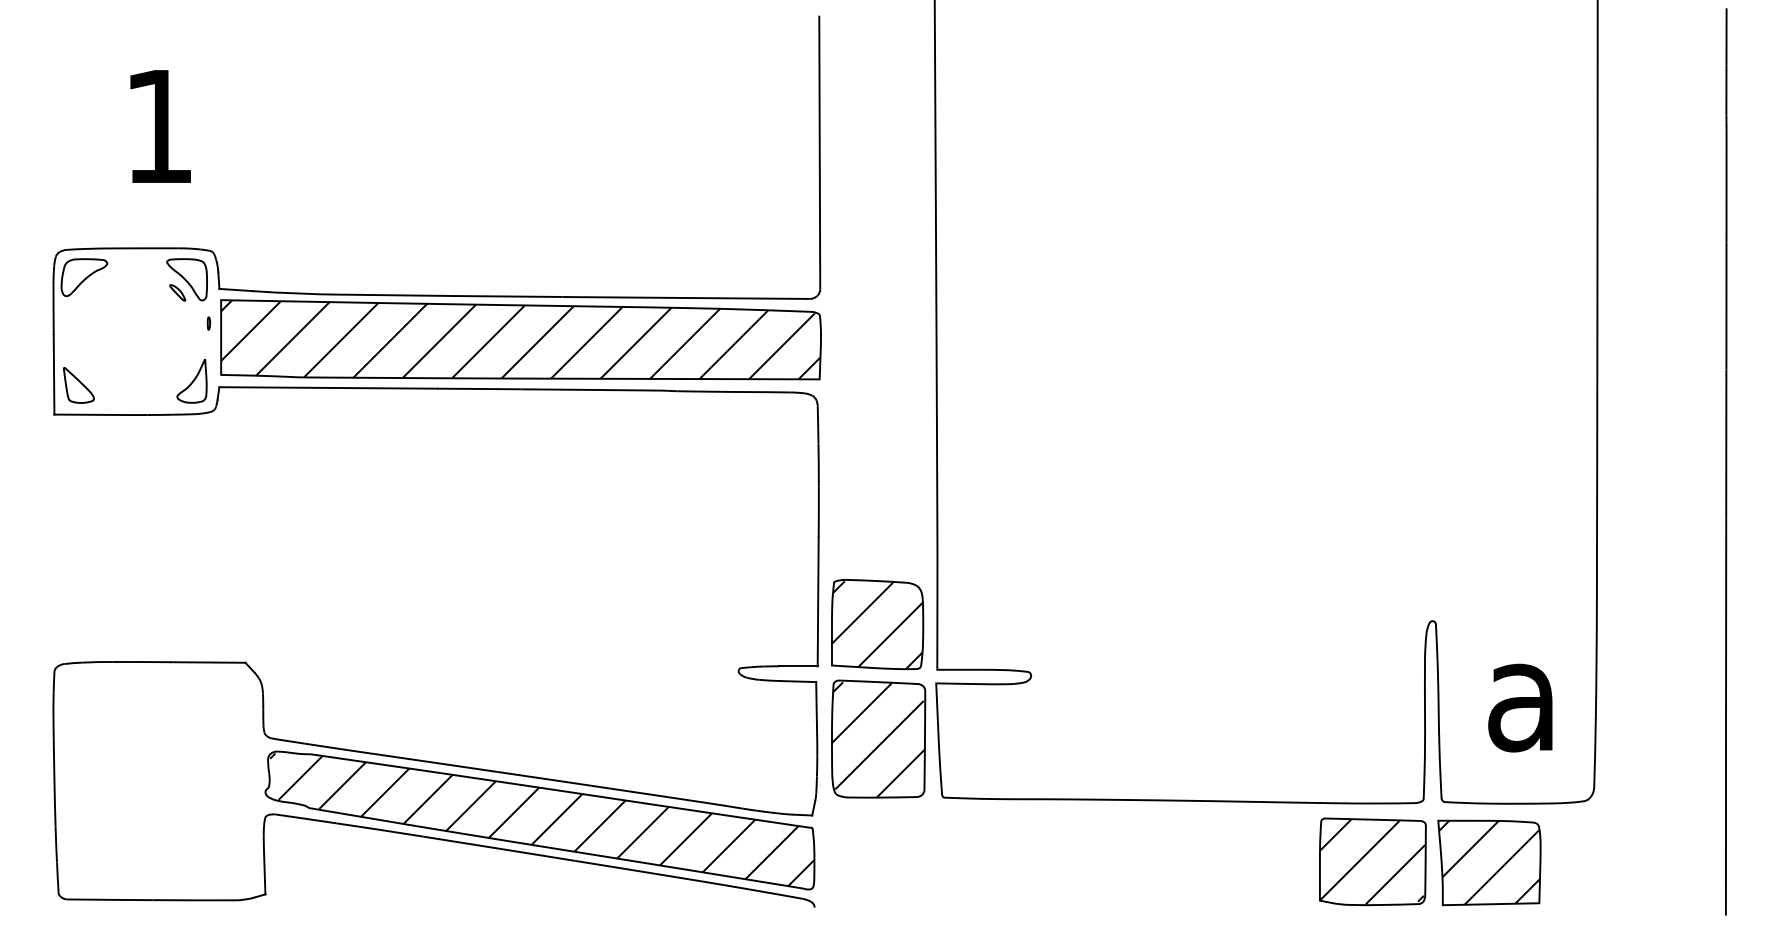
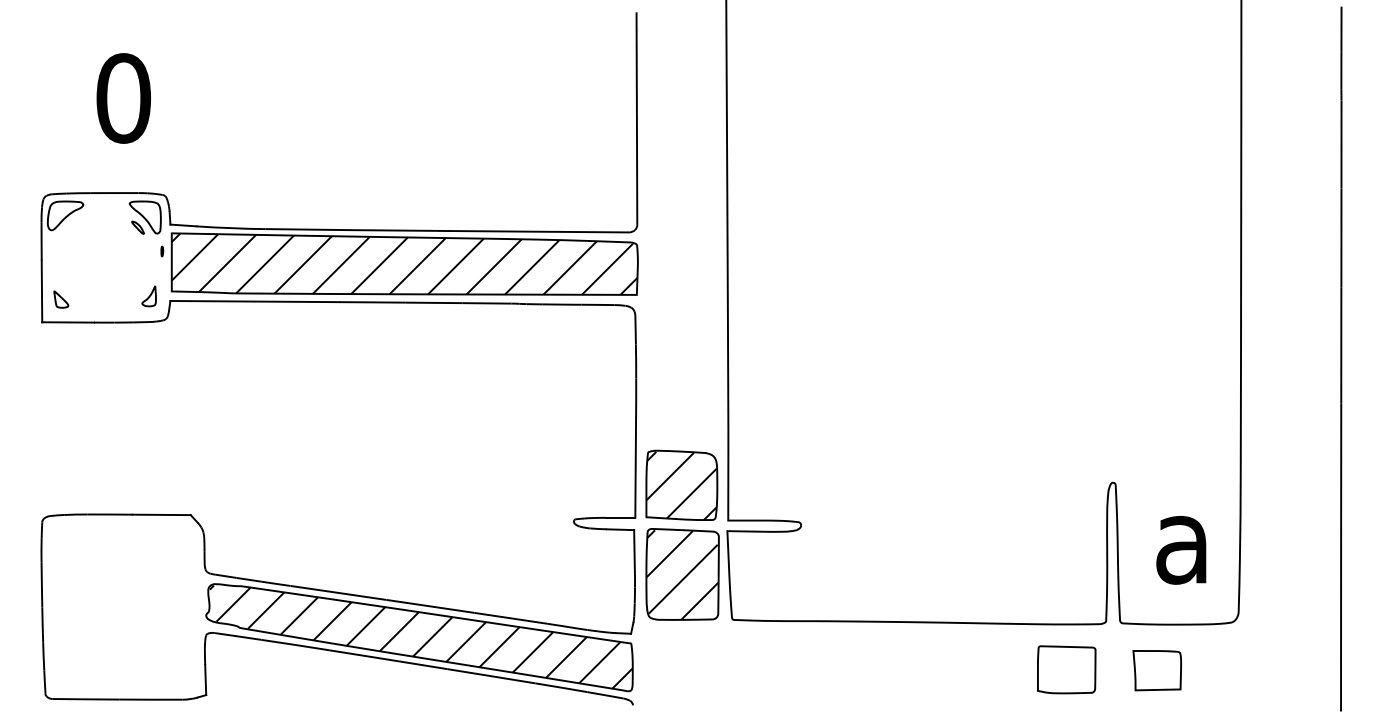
text: (159, 126) -> (123, 98), 1 -> 0
part: (191, 380) -> (148, 295), size x0.6
part: (78, 385) -> (60, 299), size x0.6
part: (1372, 861) -> (1066, 669), size x0.7
part: (1489, 862) -> (1157, 670), size x0.6

